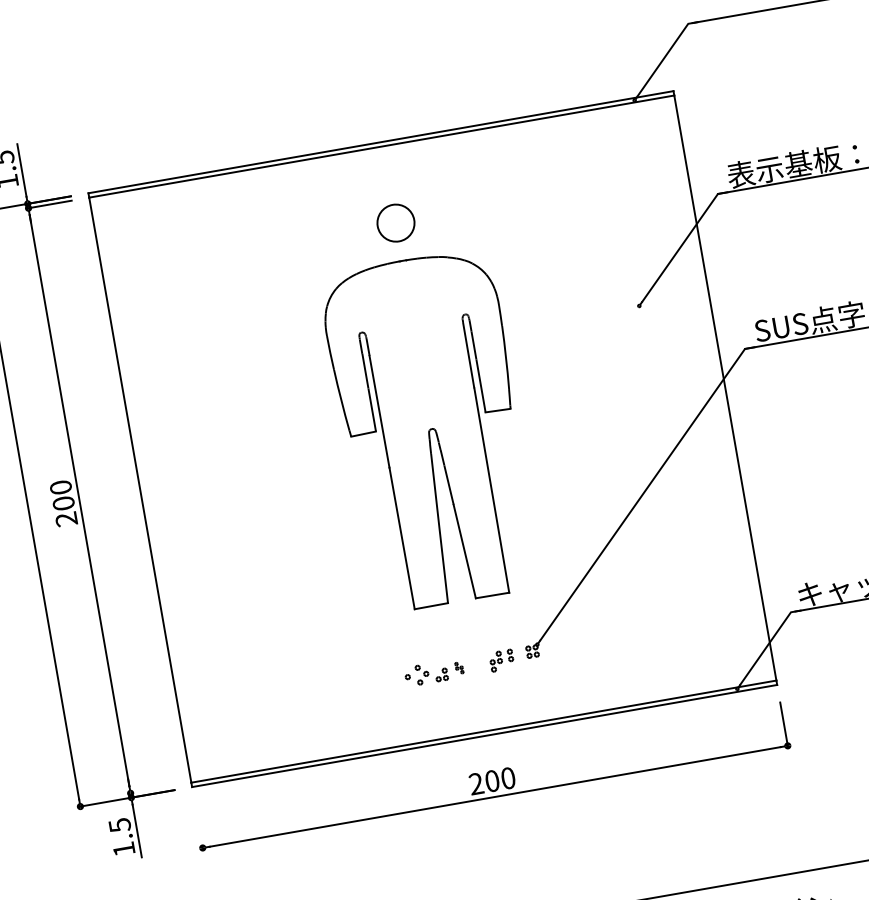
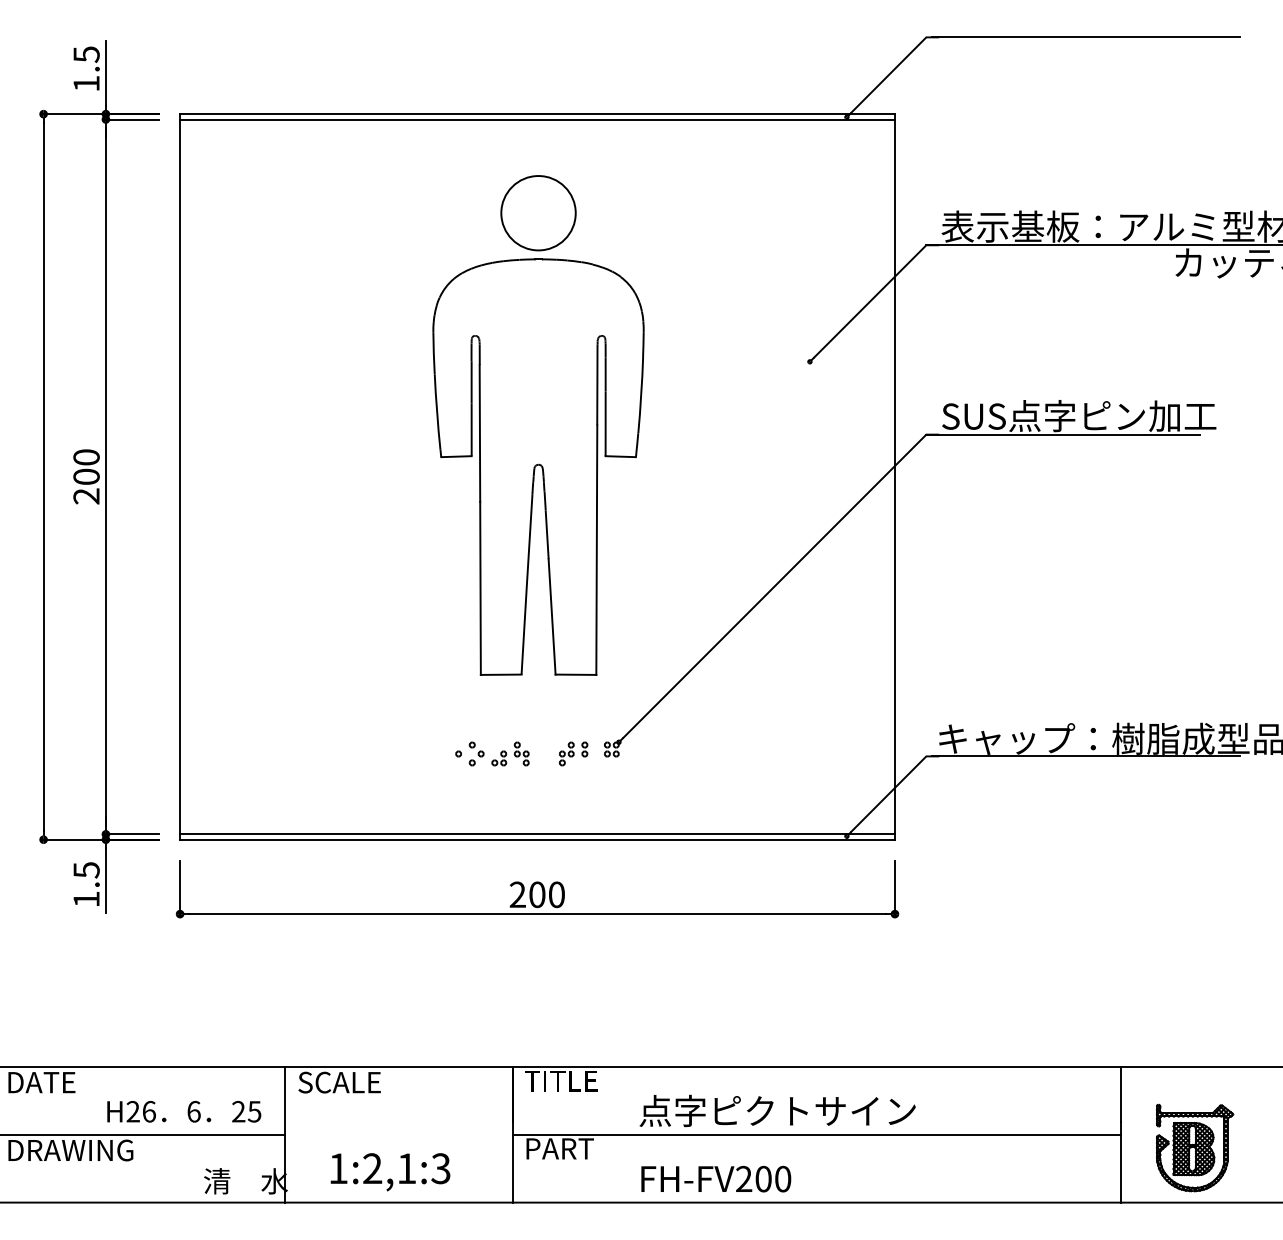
circle: (396, 223) -> (538, 213), size x1.67
part: (459, 667) -> (521, 753), size x1.67
line: (151, 789) -> (131, 834), added
line: (199, 826) -> (180, 887), added

